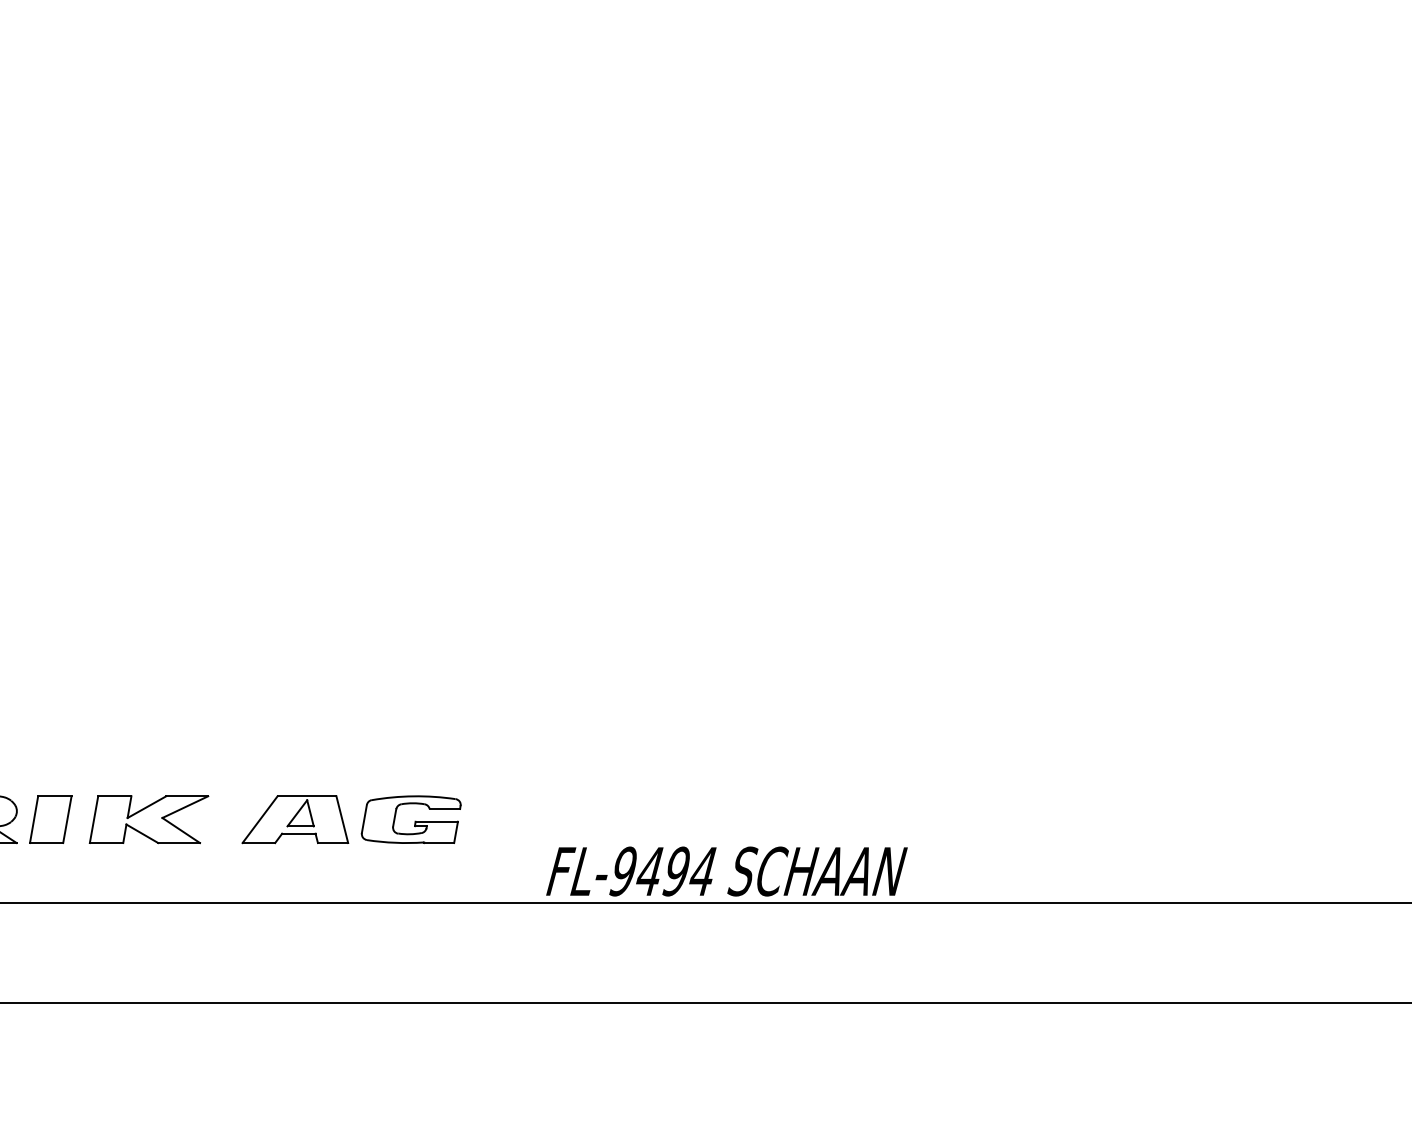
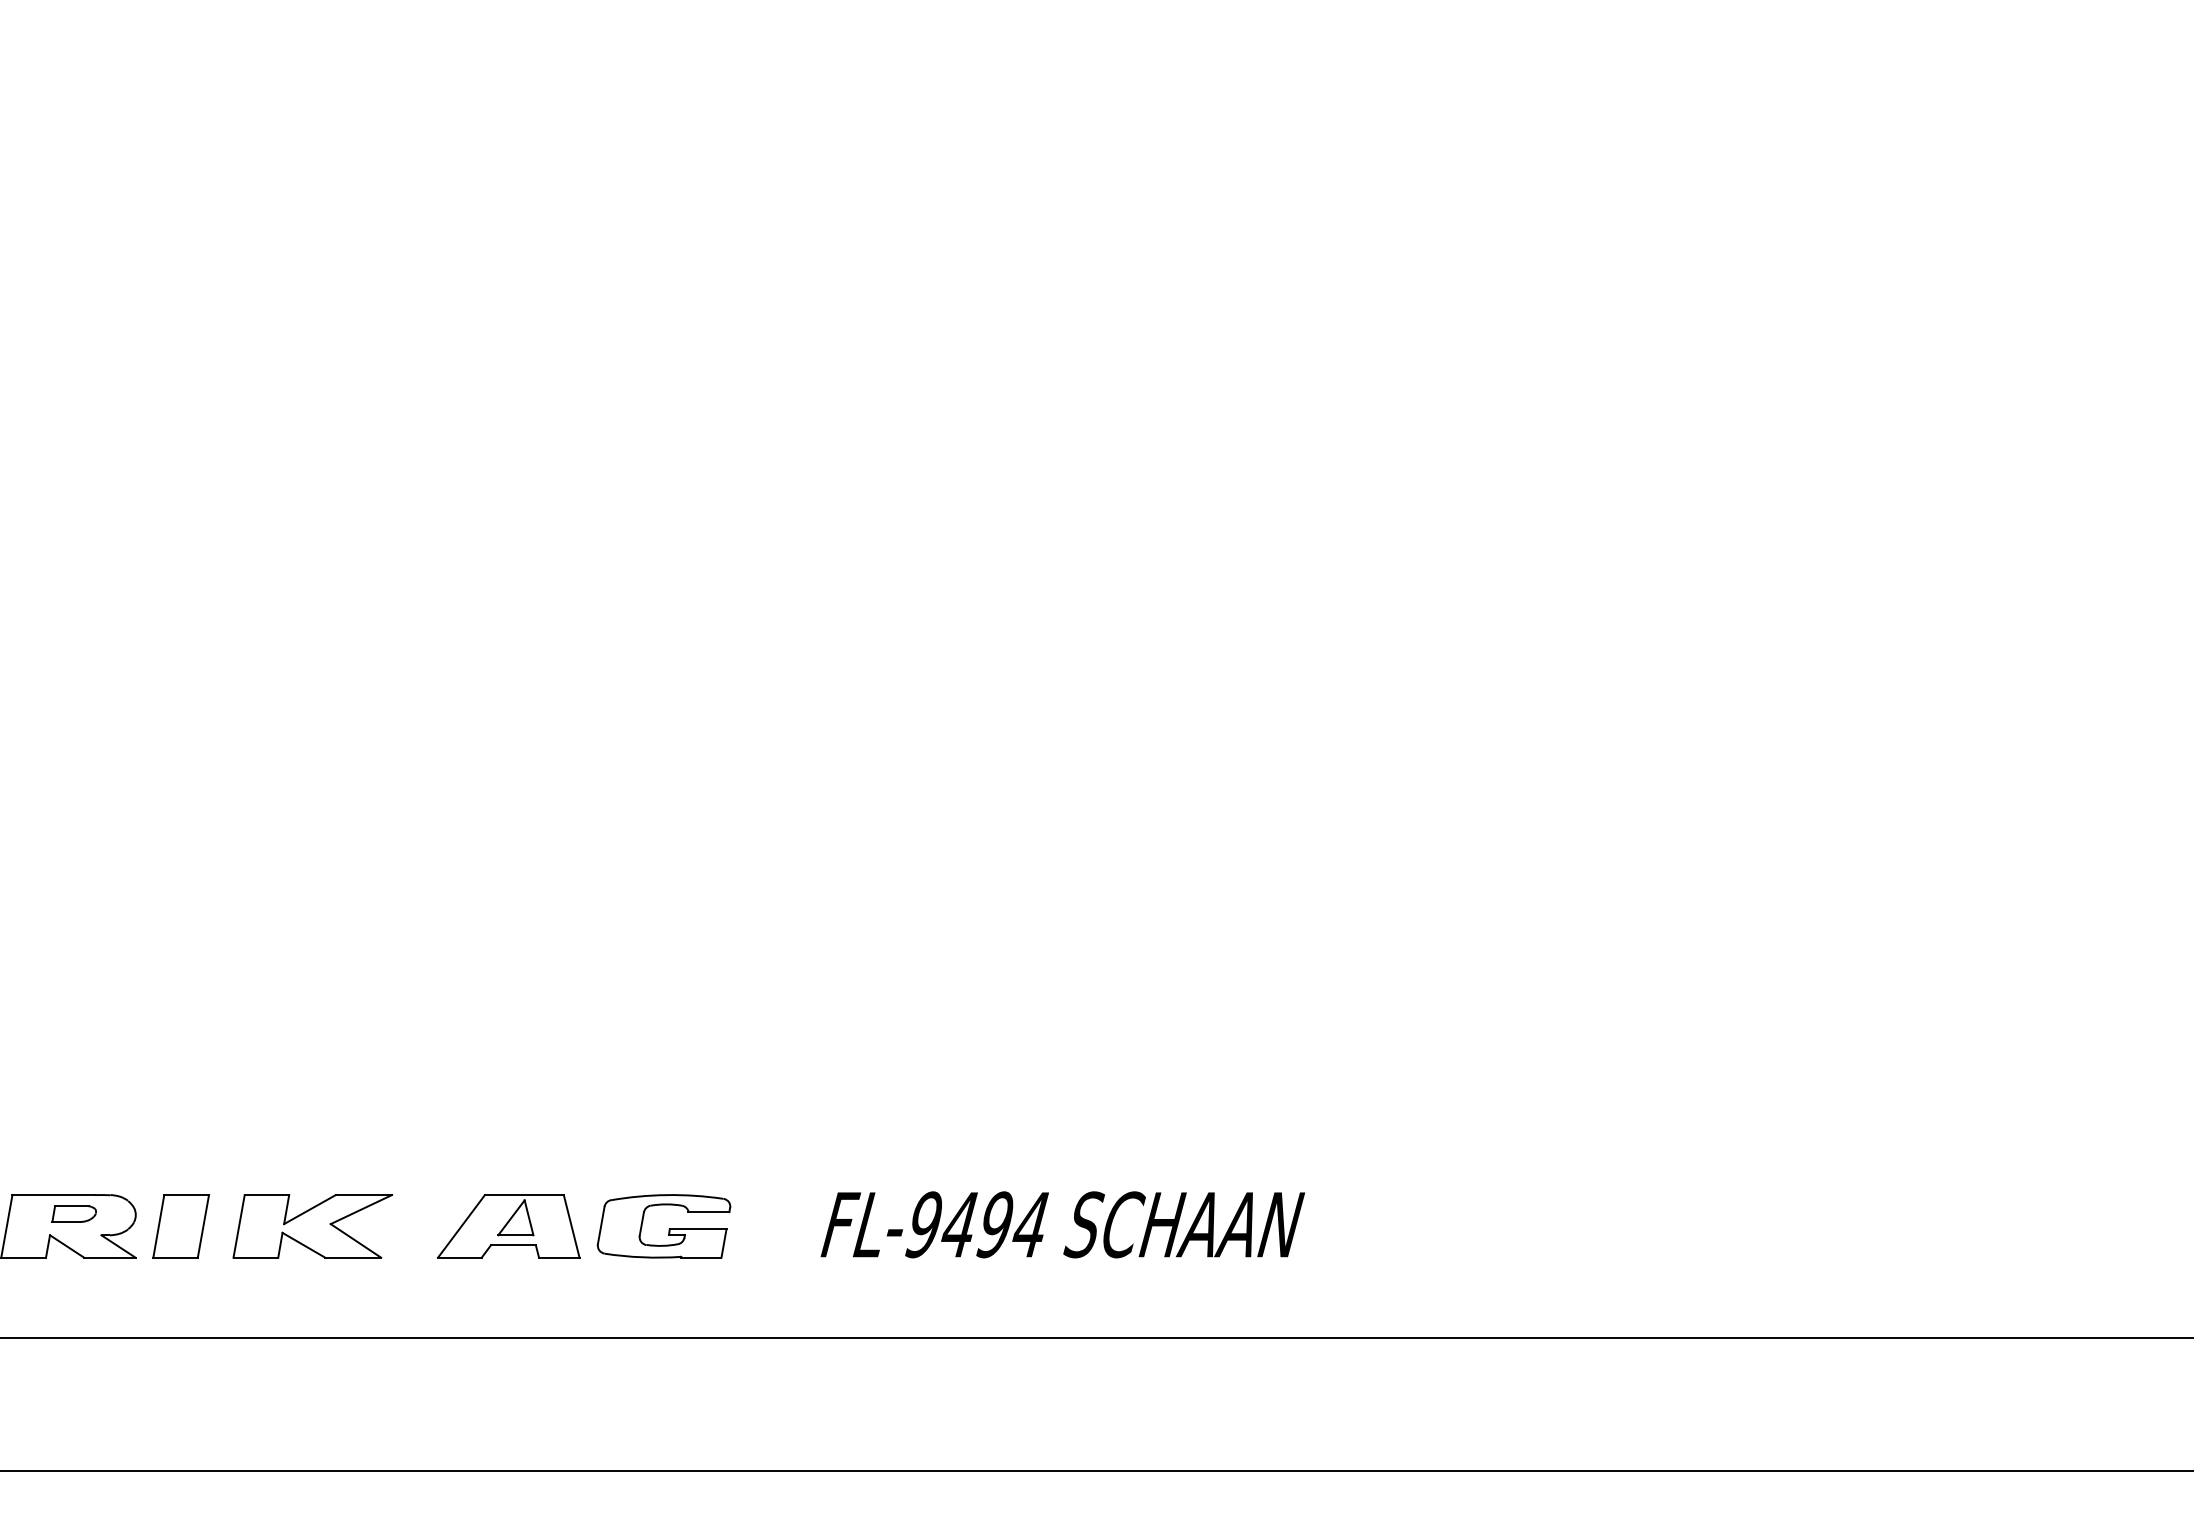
text: (726, 871) -> (1062, 1224), moved

